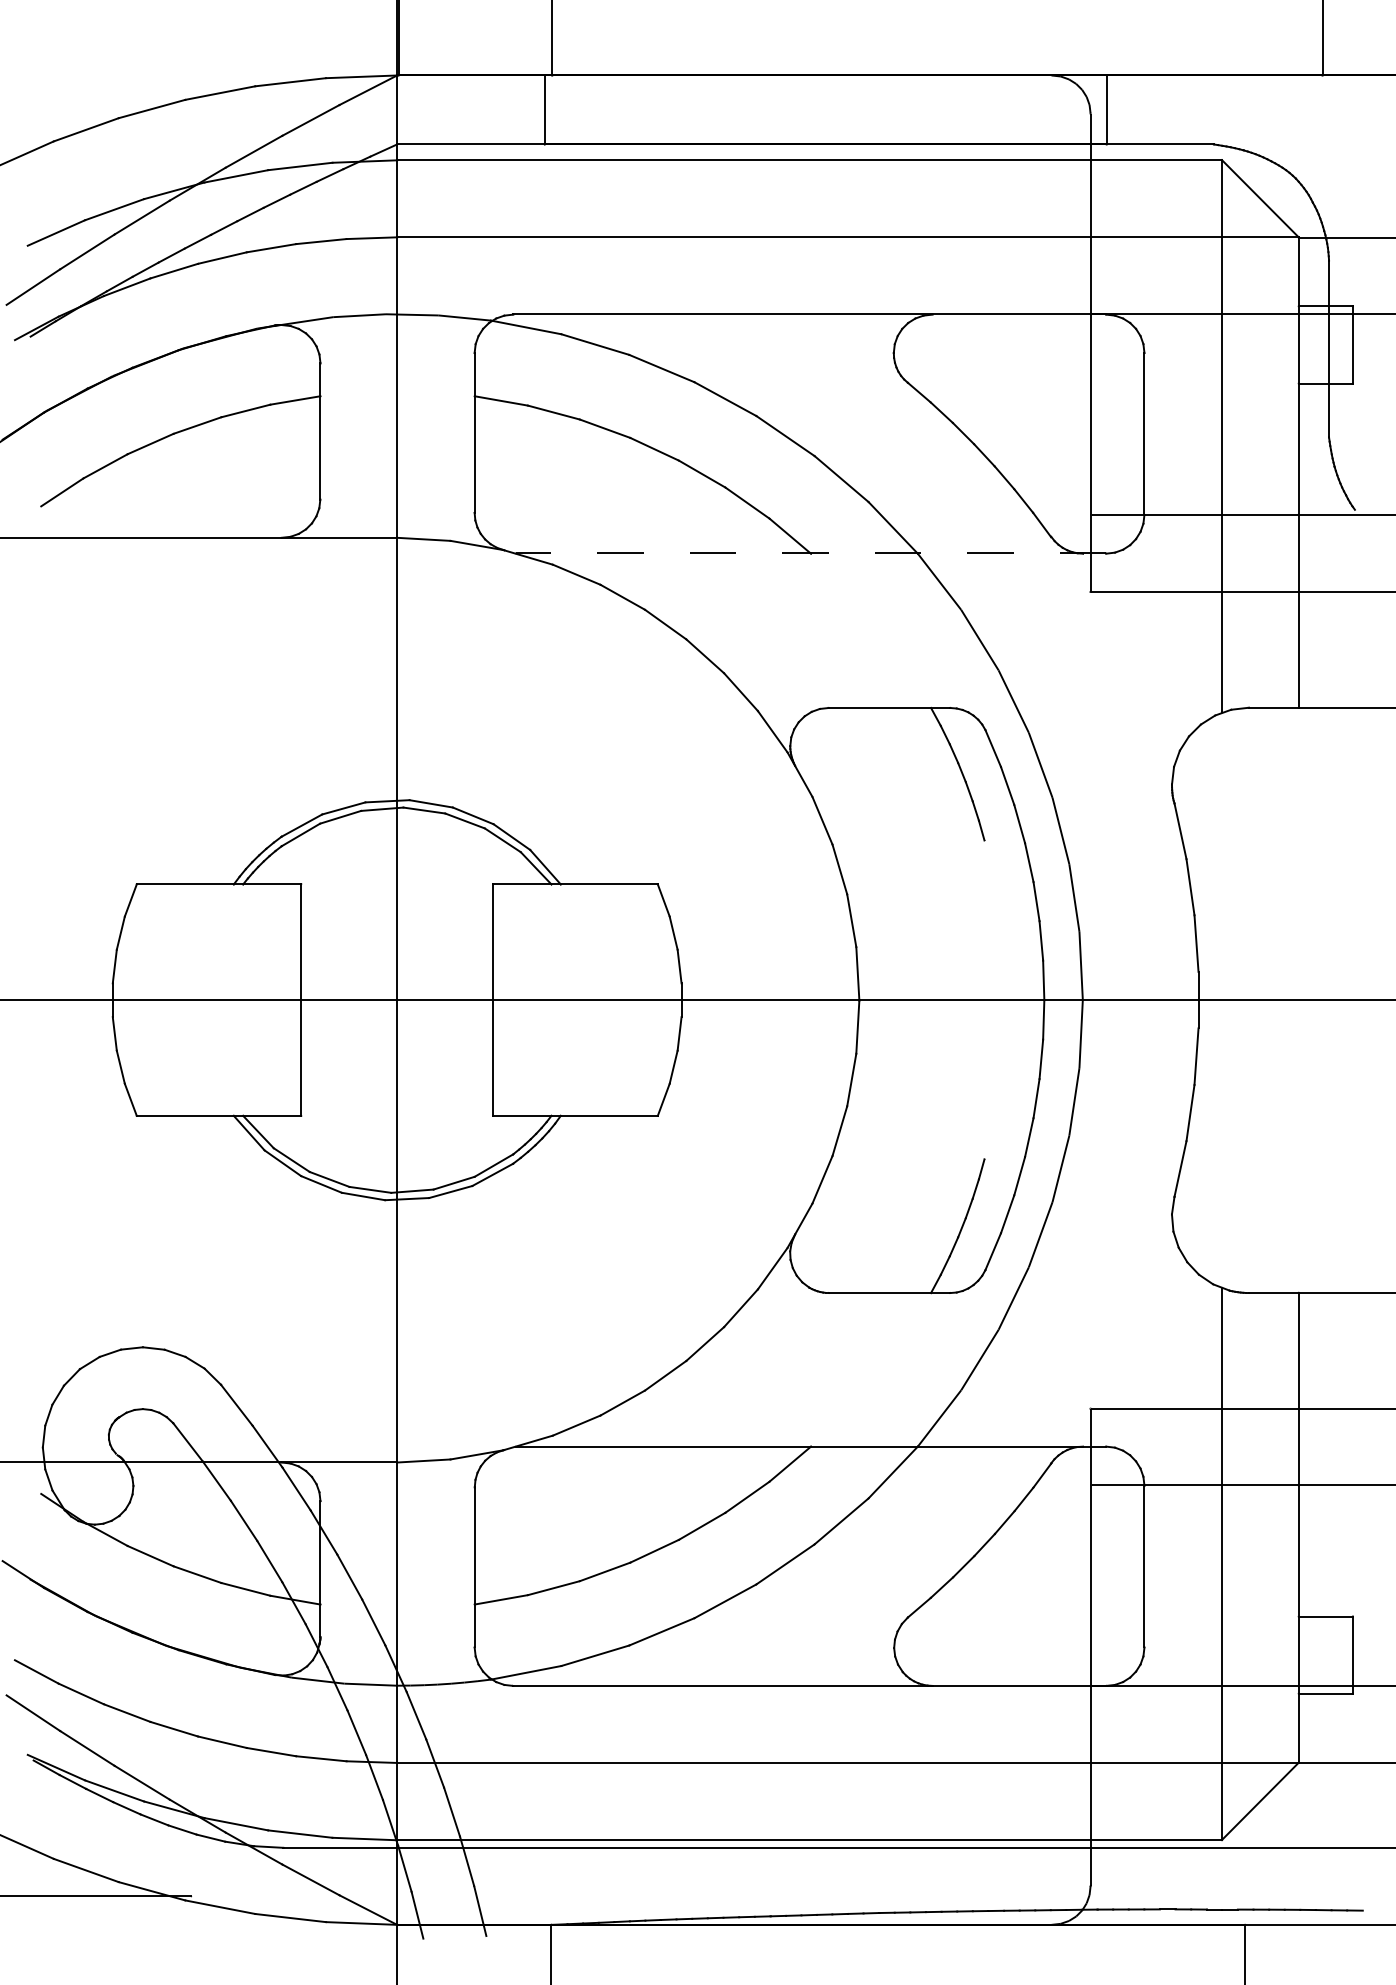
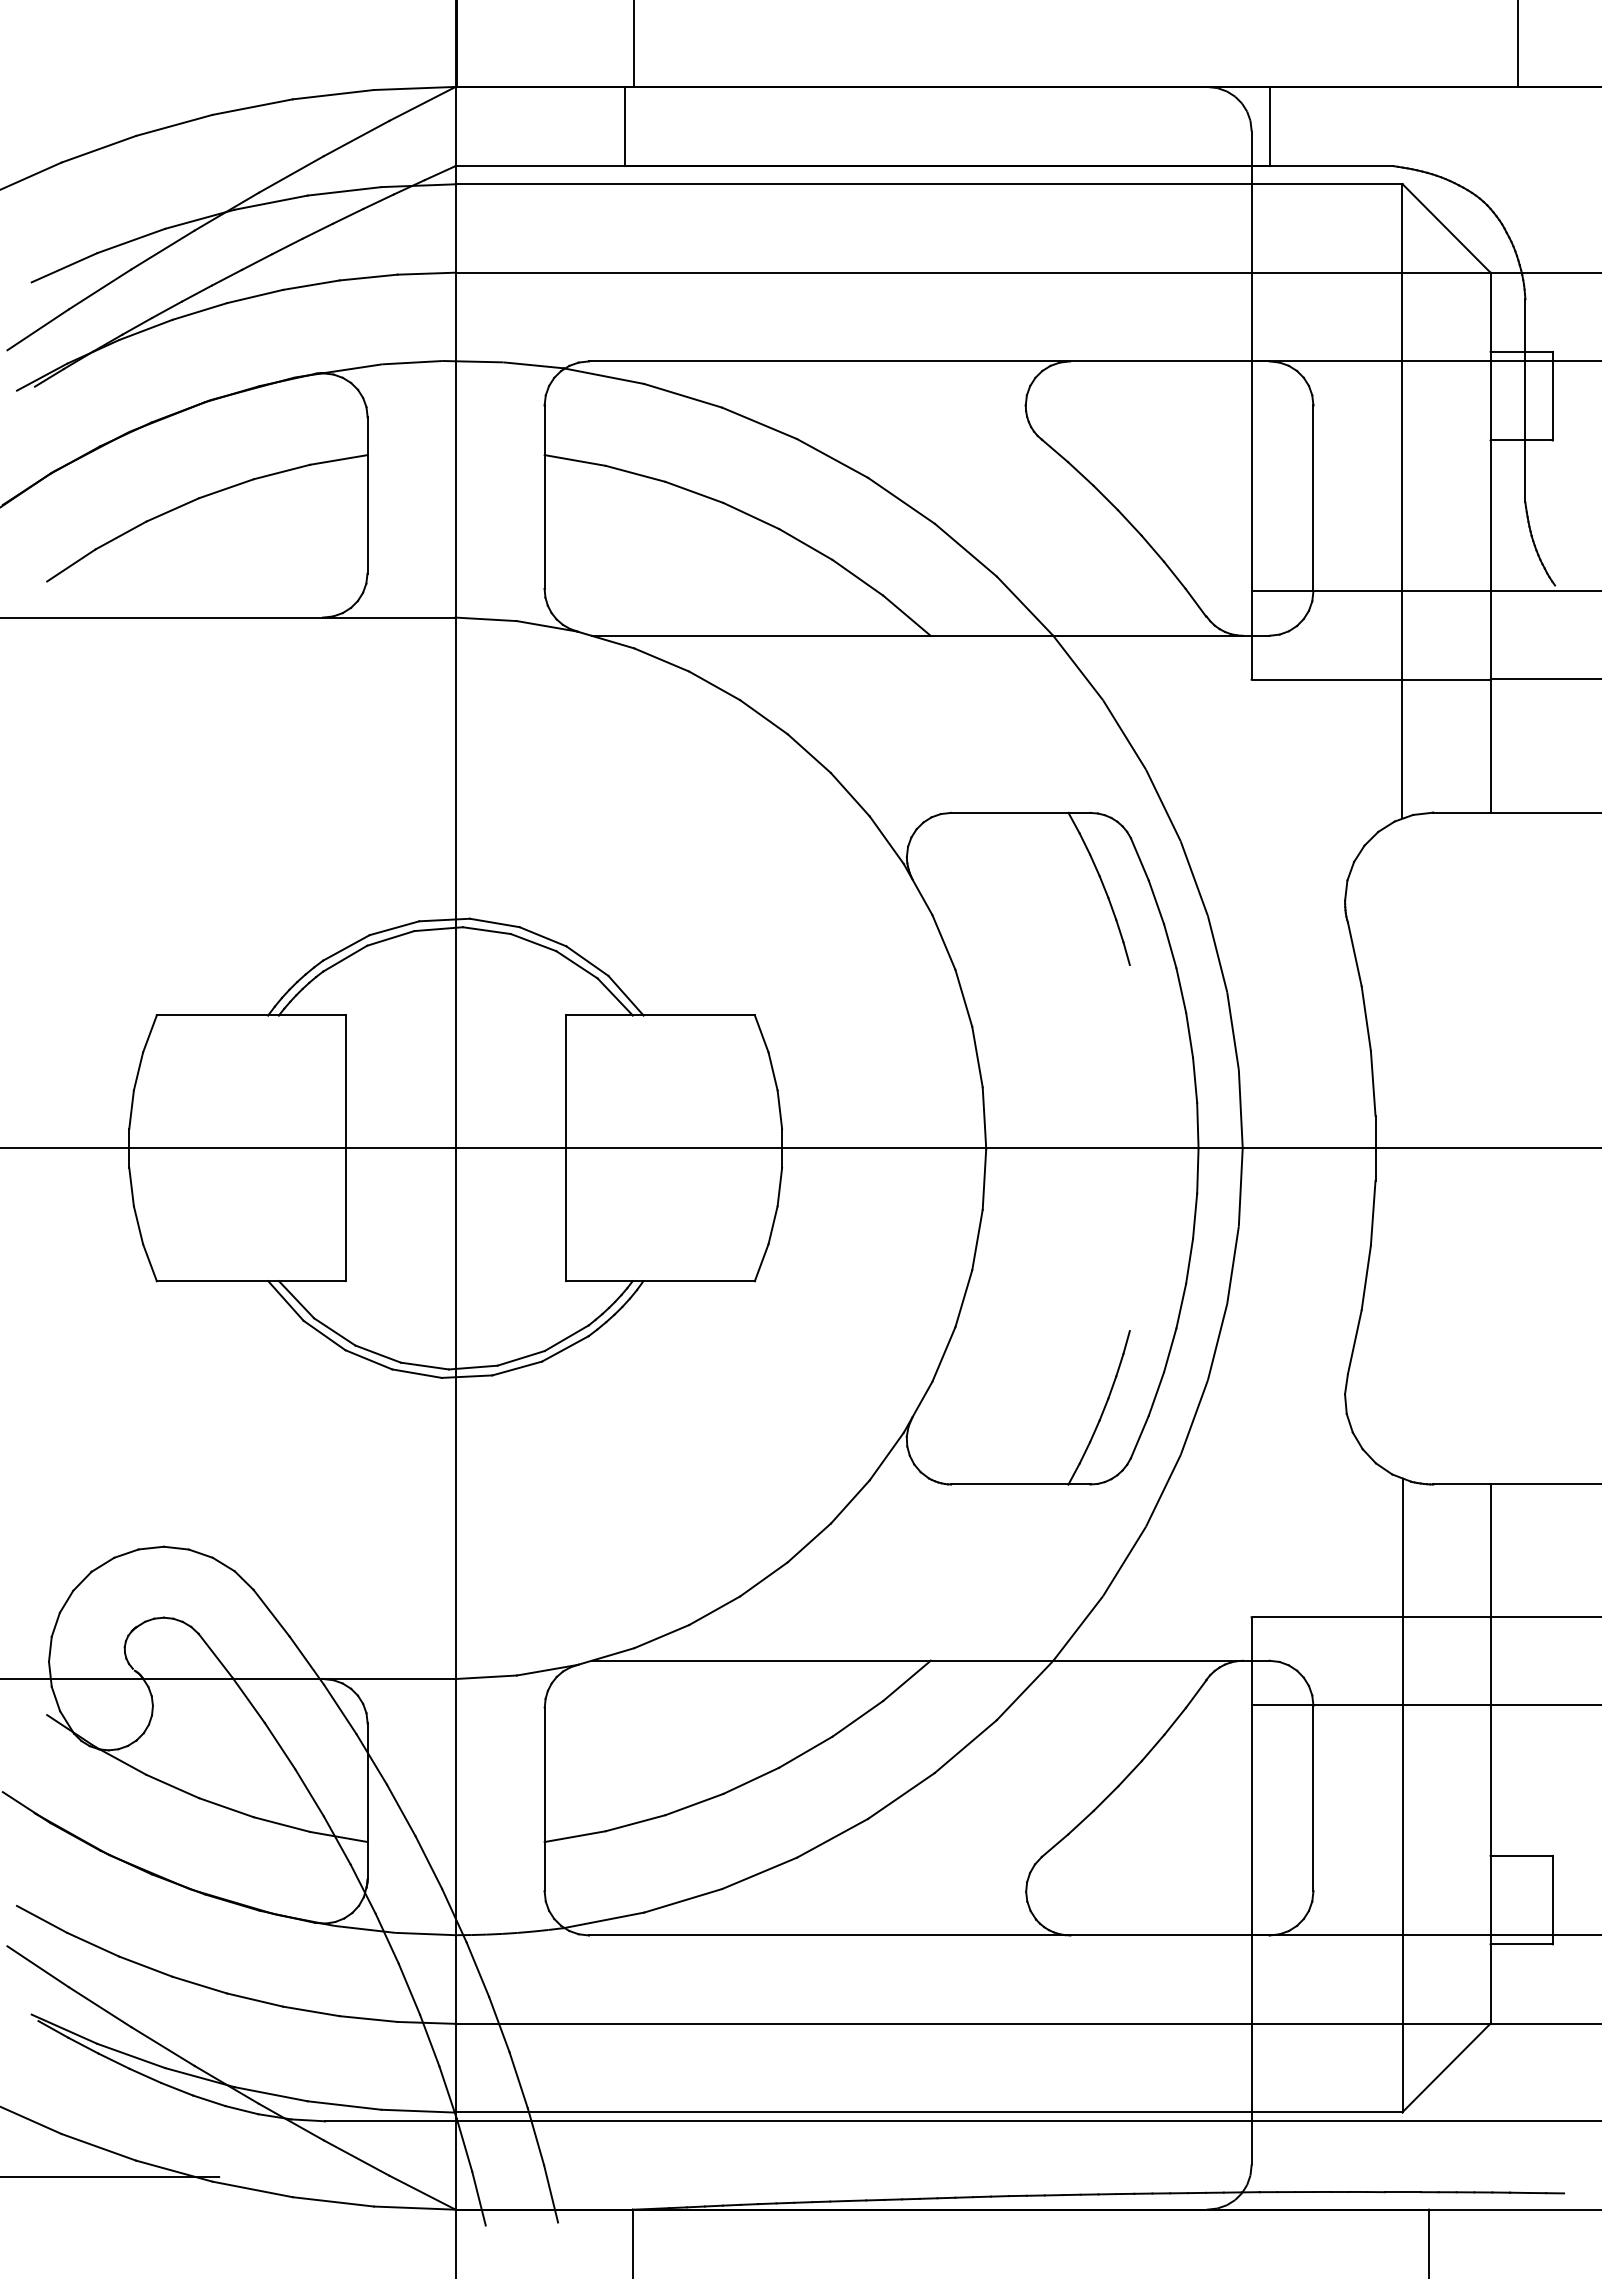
line: (810, 553) -> (930, 635), dashed -> solid

